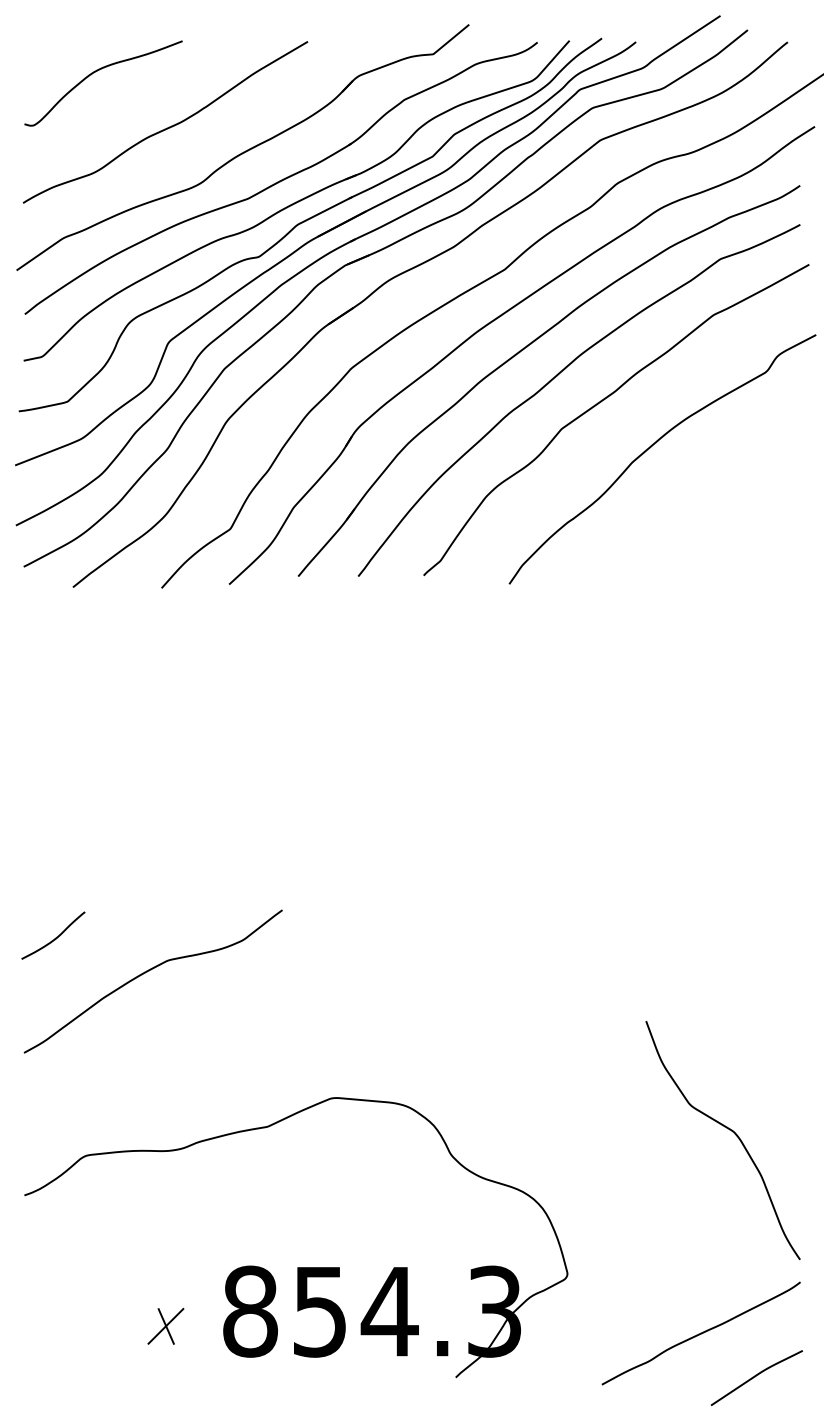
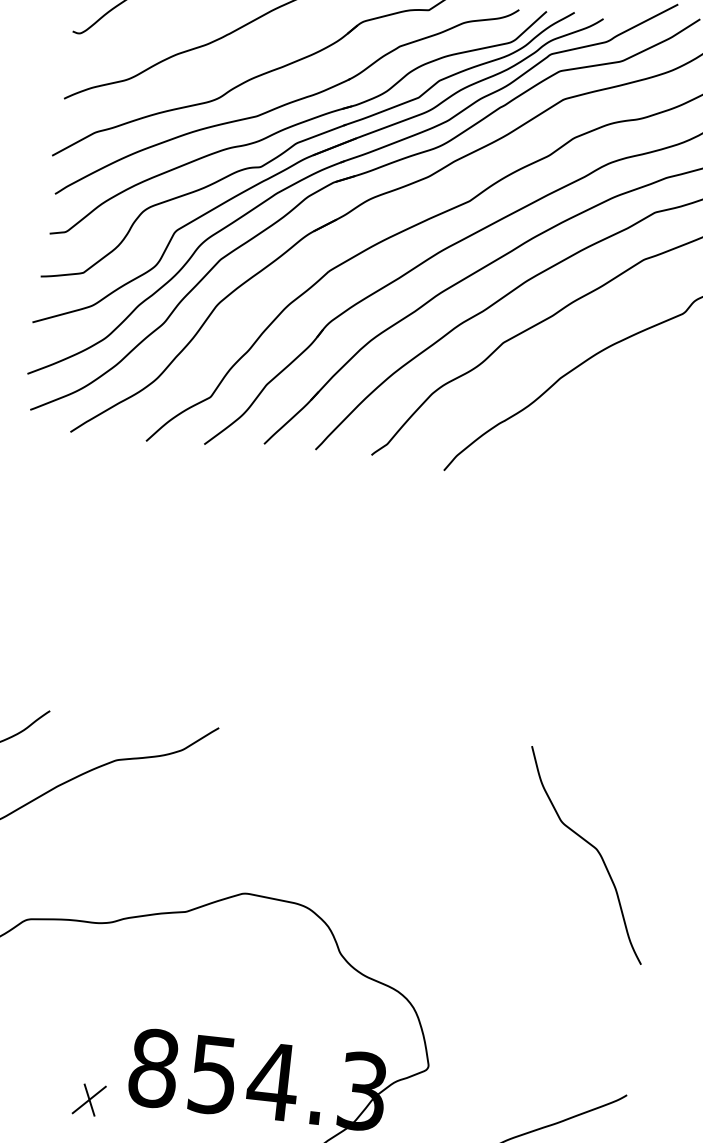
curve: (729, 1130) -> (592, 847), moved
part: (165, 1326) -> (88, 1100), moved

